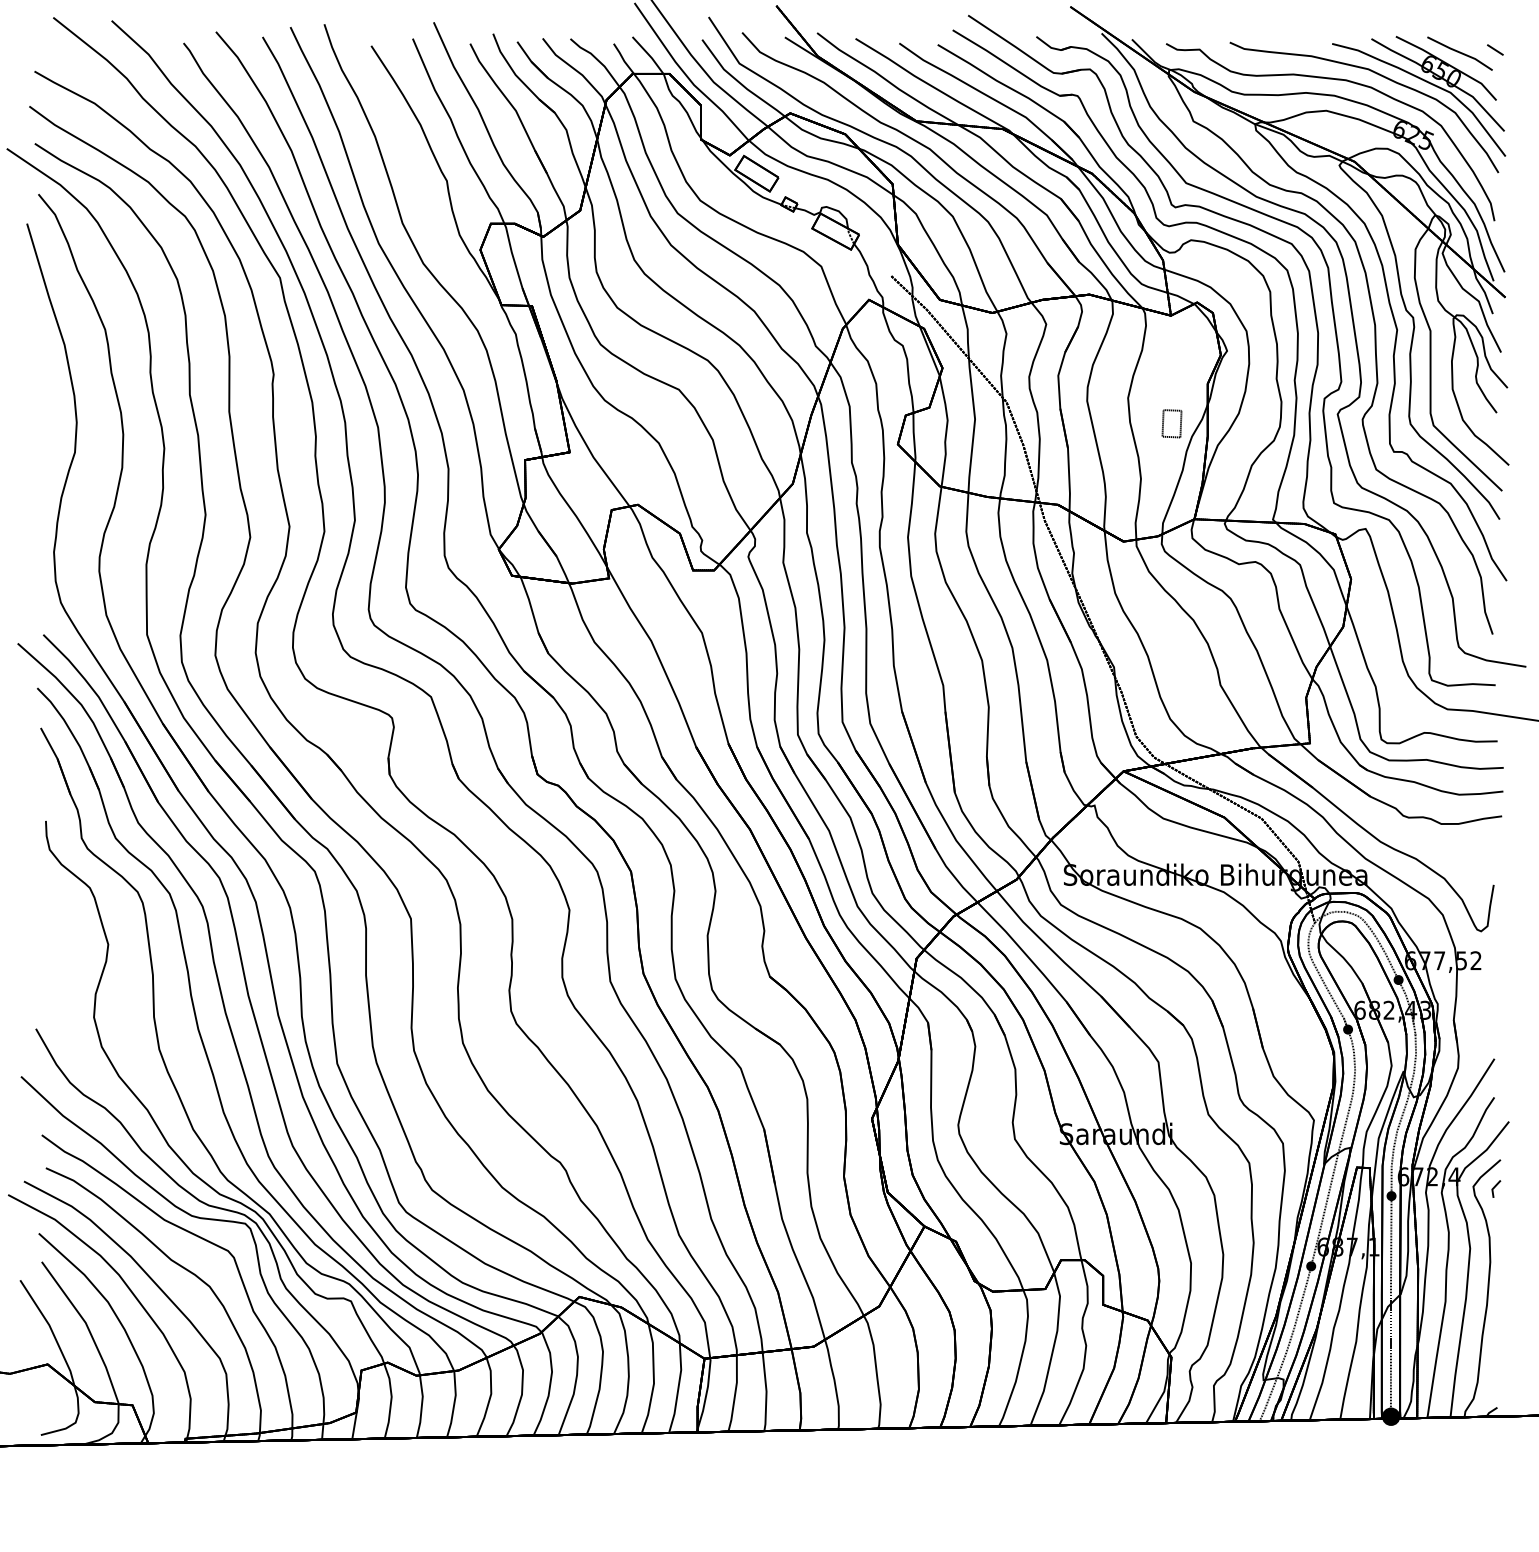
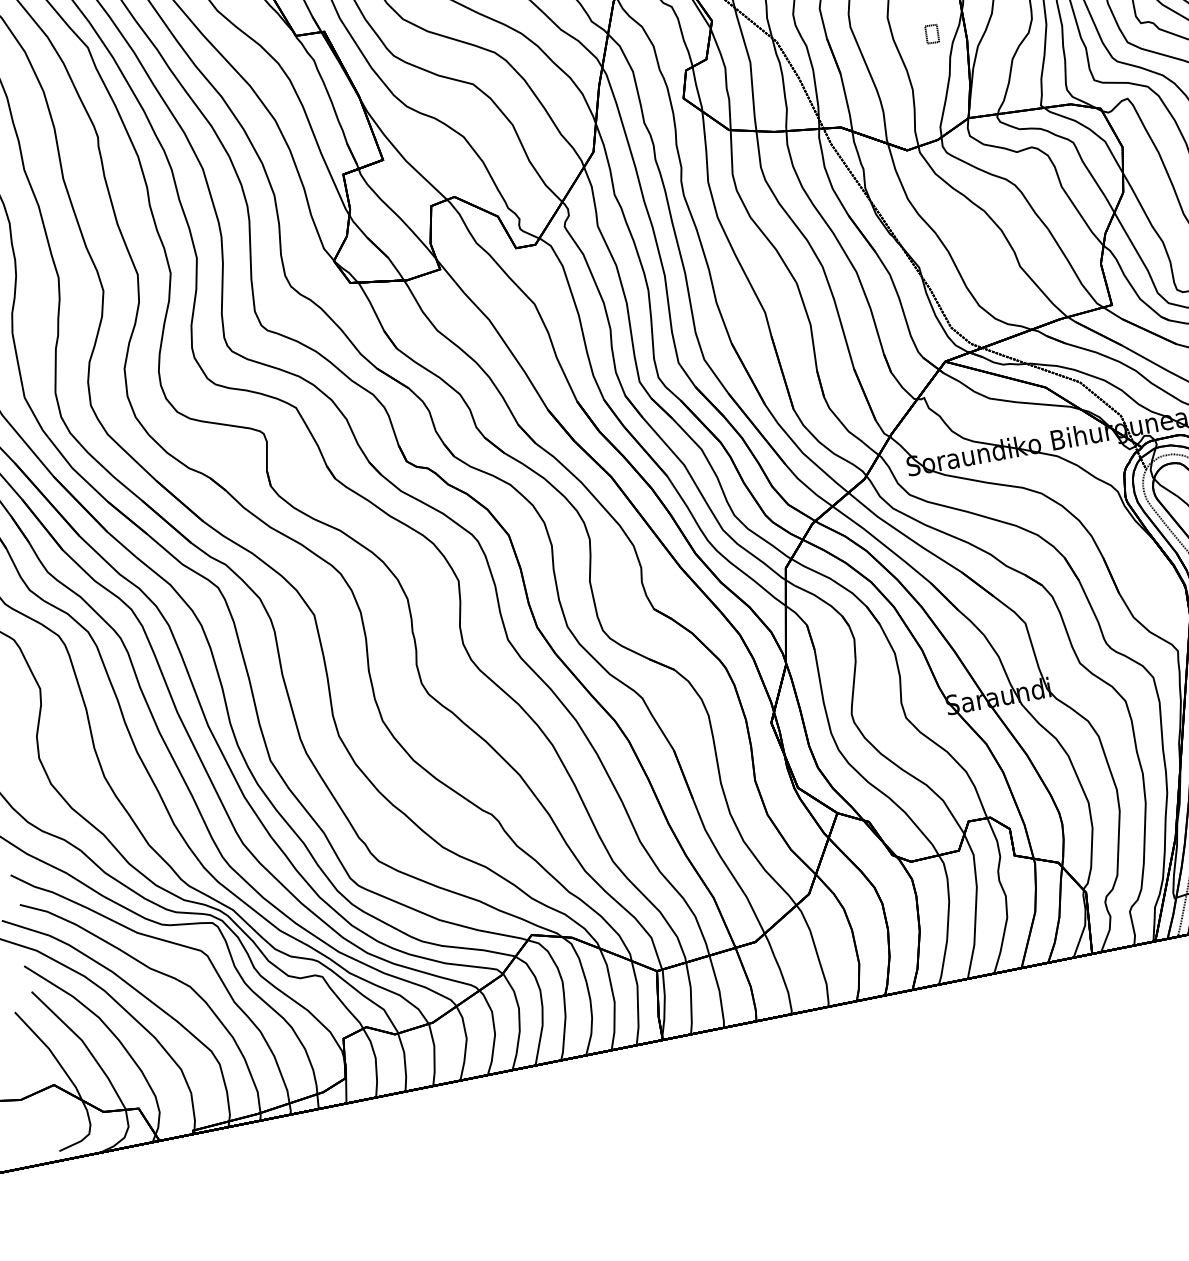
part: (1171, 423) -> (931, 33), size x0.7

